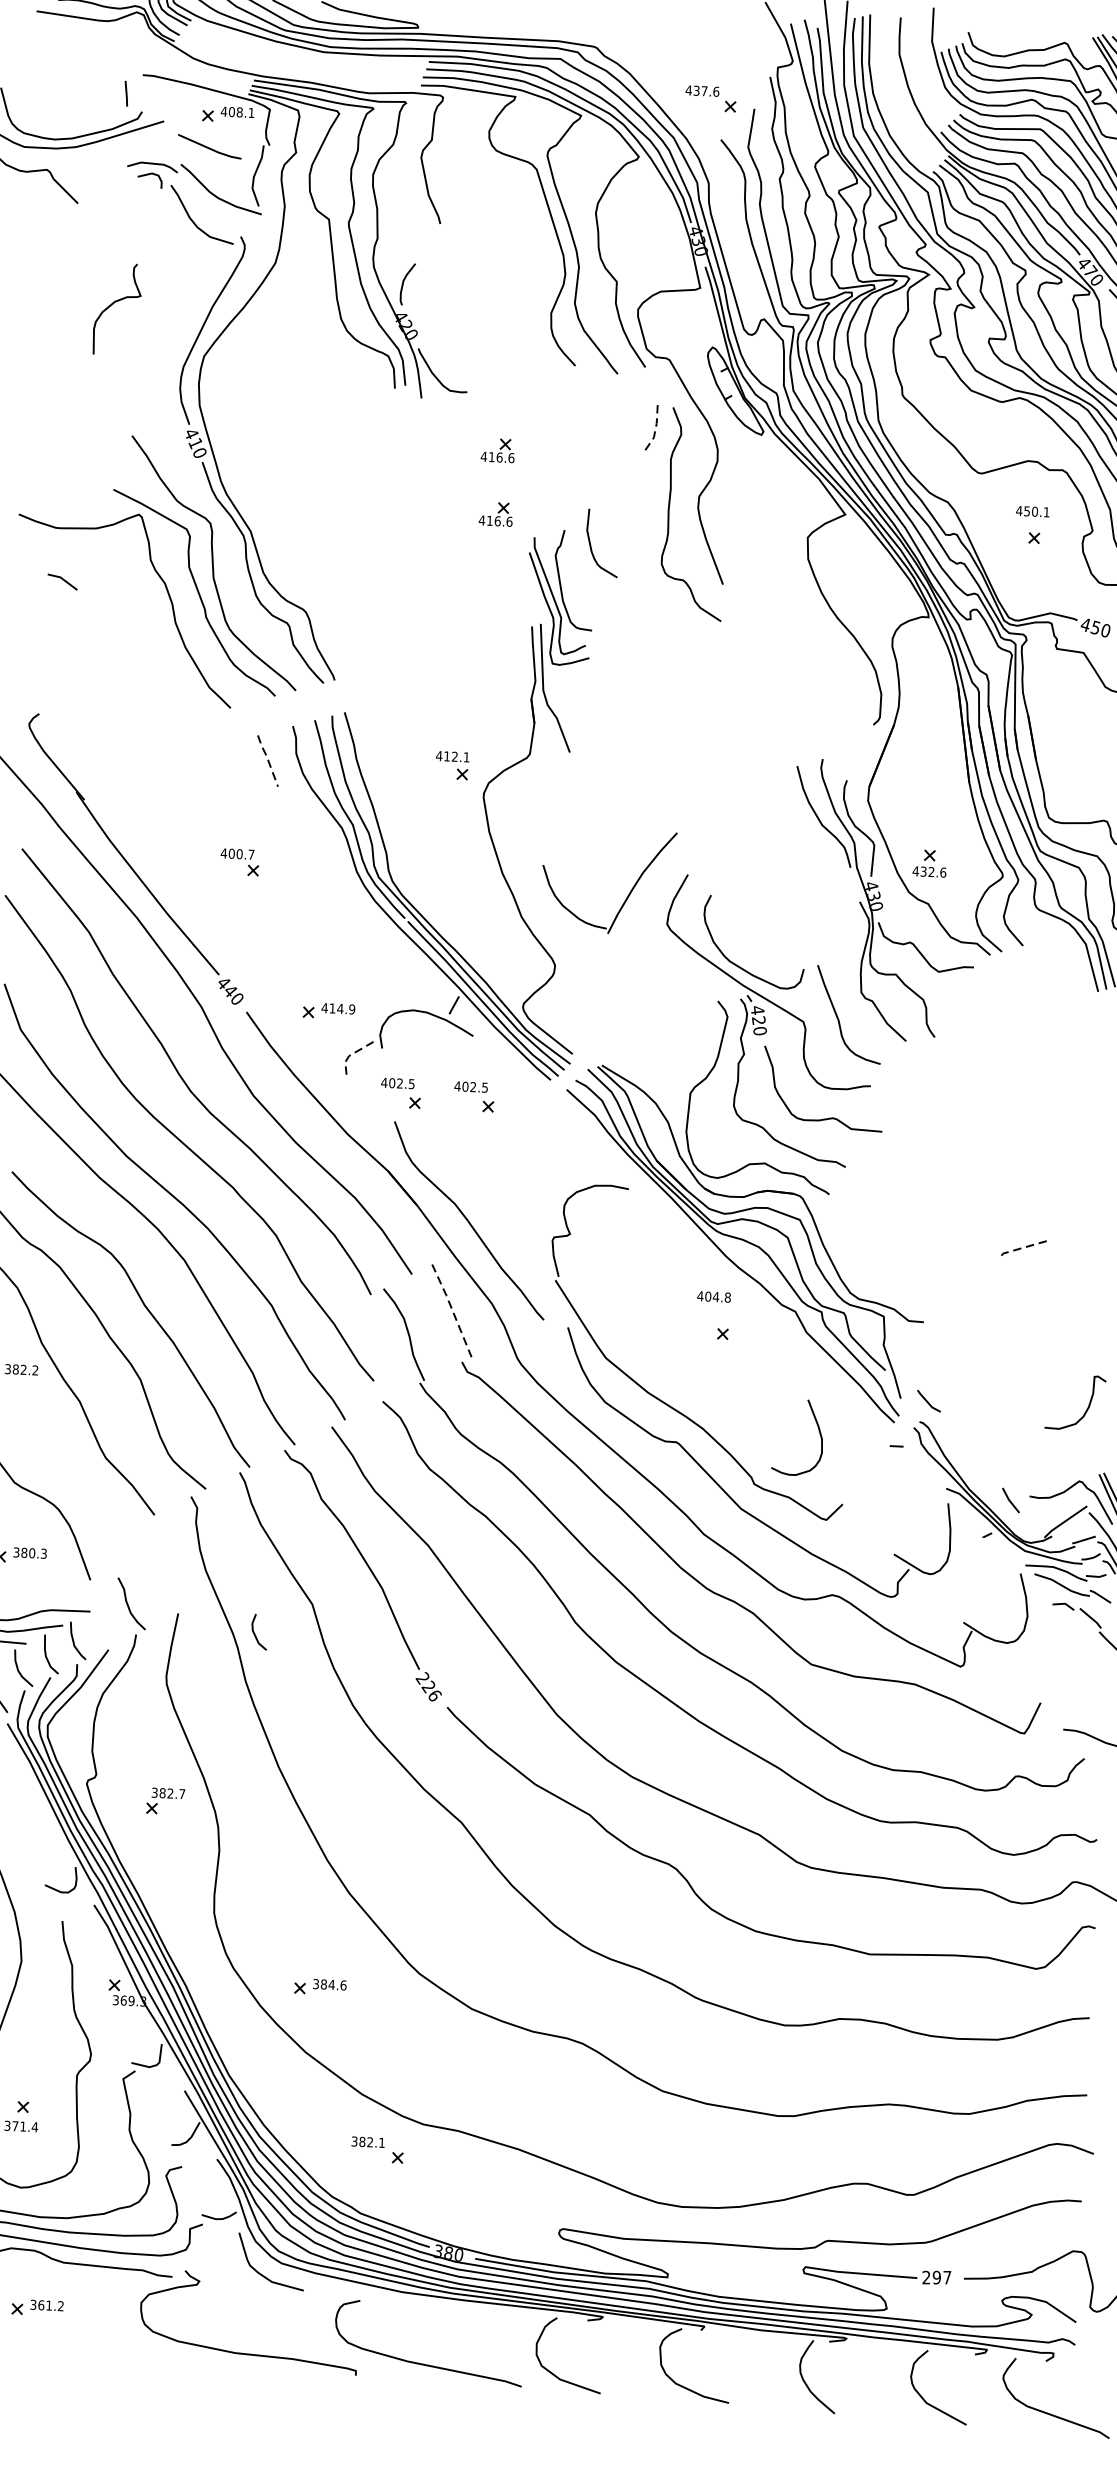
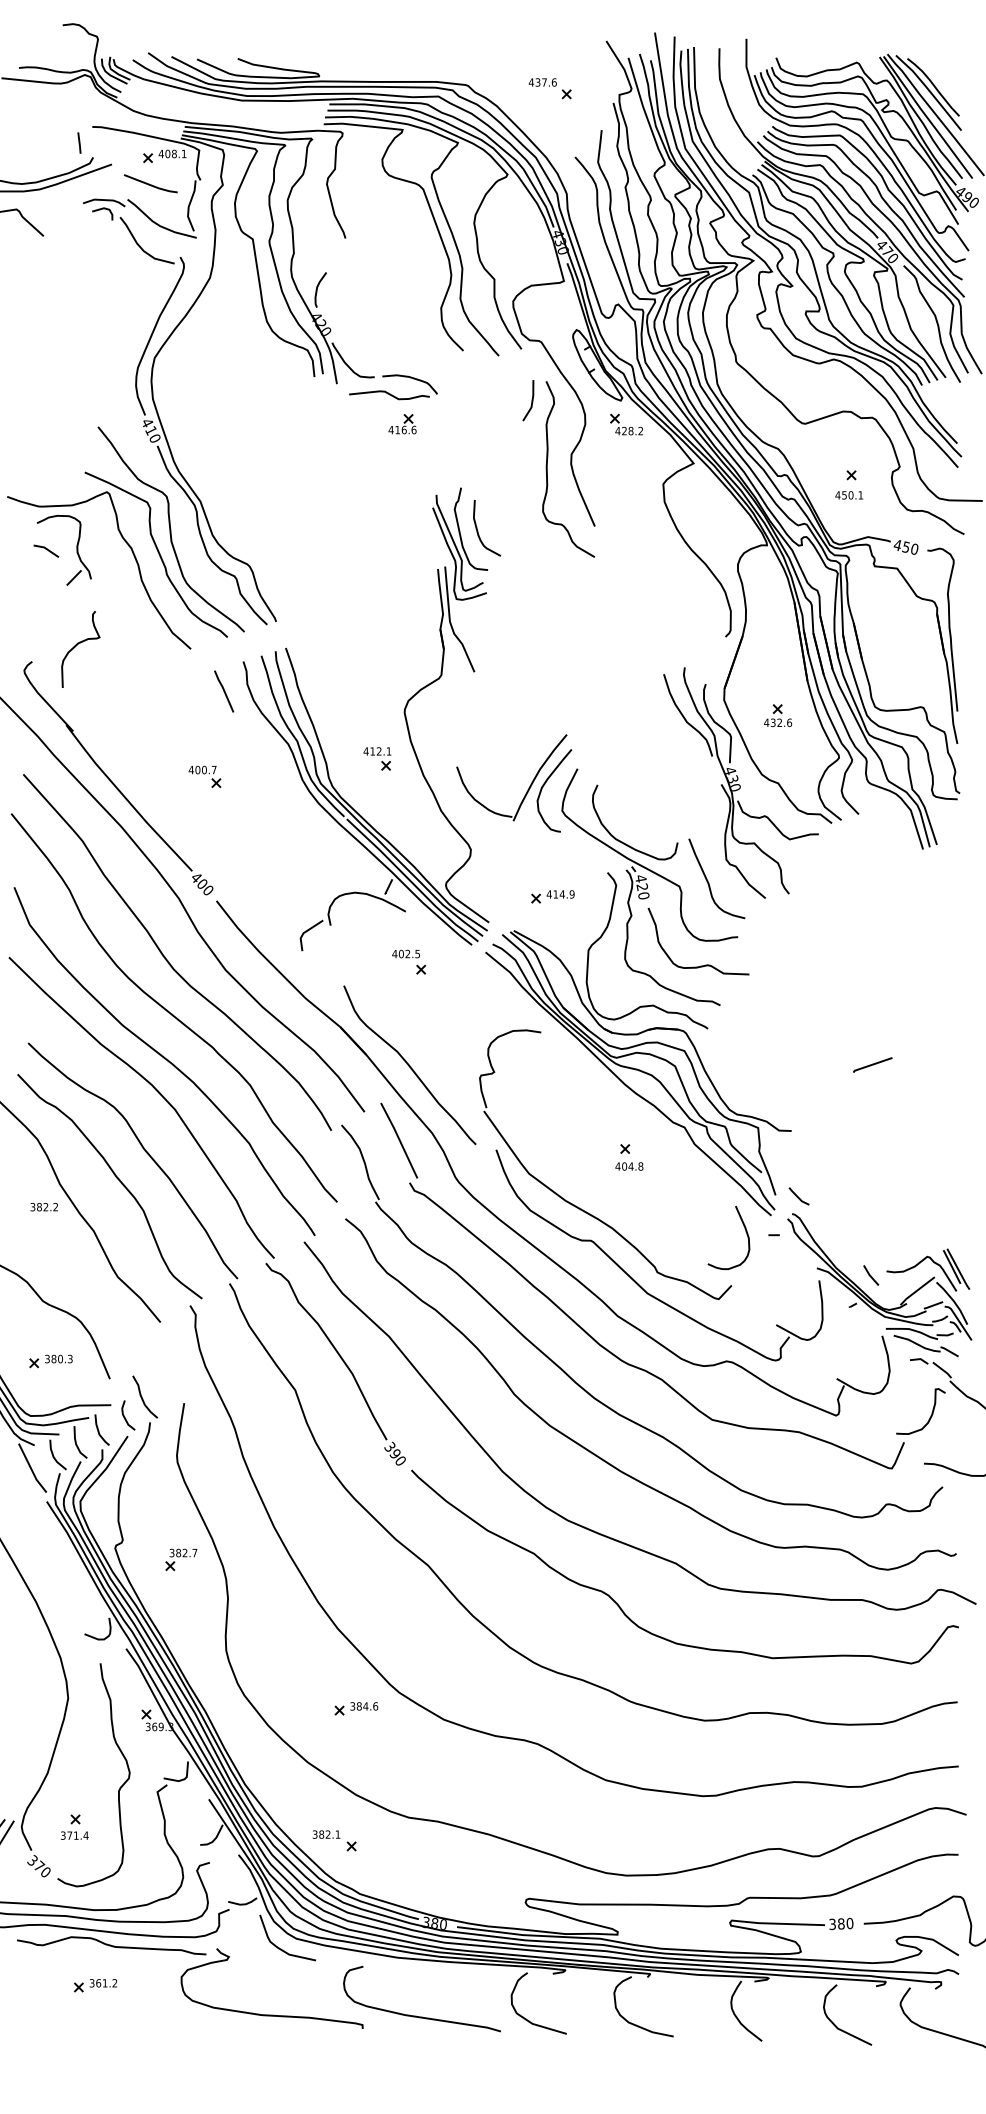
part: (710, 98) -> (549, 88), moved
curve: (113, 304) -> (77, 645), moved
part: (485, 412) -> (390, 393), added
line: (655, 431) -> (532, 402), dashed -> solid
part: (766, 463) -> (626, 424), added
text: (1031, 511) -> (848, 495), moved
part: (495, 514) -> (403, 477), removed
curve: (591, 545) -> (478, 530), moved
part: (98, 582) -> (76, 550), added
line: (268, 759) -> (224, 690), dashed -> solid
part: (452, 765) -> (377, 758), moved
part: (930, 863) -> (778, 715), moved
curve: (648, 891) -> (545, 784), added
text: (230, 991) -> (202, 884), 440 -> 400
part: (328, 1010) -> (552, 896), moved
line: (350, 1055) -> (304, 932), dashed -> solid
part: (401, 1092) -> (348, 961), removed
line: (1023, 1248) -> (871, 1065), dashed -> solid
text: (714, 1296) -> (629, 1166), moved
line: (452, 1309) -> (399, 1139), dashed -> solid
curve: (1086, 1407) -> (930, 1415), moved
curve: (818, 1430) -> (745, 1231), moved
line: (255, 1634) -> (125, 1417), moved
text: (429, 1686) -> (395, 1453), 226 -> 390
part: (320, 1986) -> (356, 1708), moved
part: (377, 2149) -> (334, 1840), moved
text: (937, 2277) -> (841, 1923), 297 -> 380

